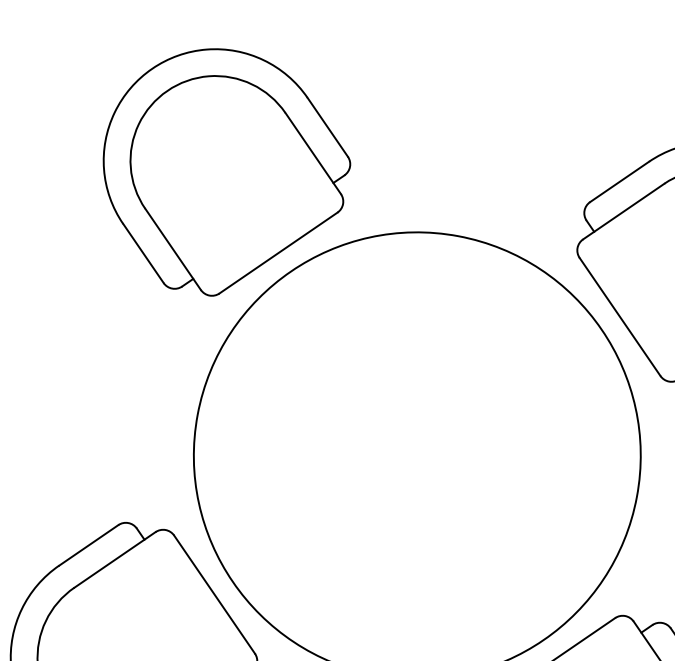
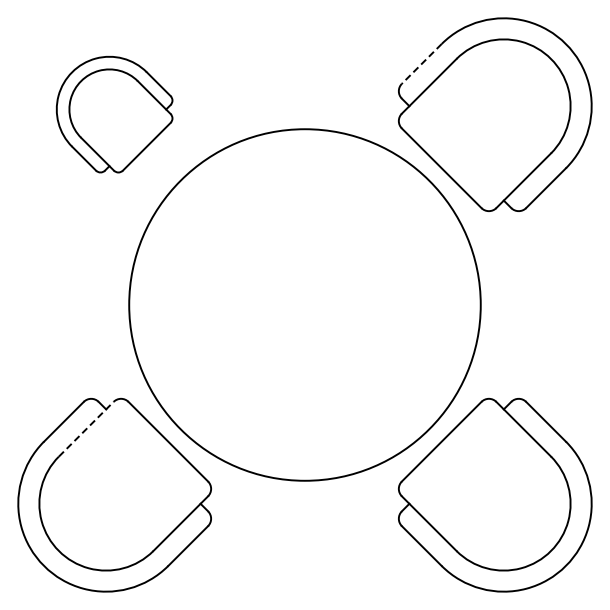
part: (223, 173) -> (114, 114), size x0.6
line: (619, 182) -> (421, 64), solid -> dashed
line: (115, 560) -> (86, 429), solid -> dashed

